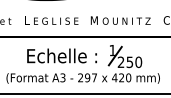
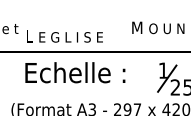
text: (51, 20) -> (64, 36), moved
text: (61, 55) -> (74, 72), moved

